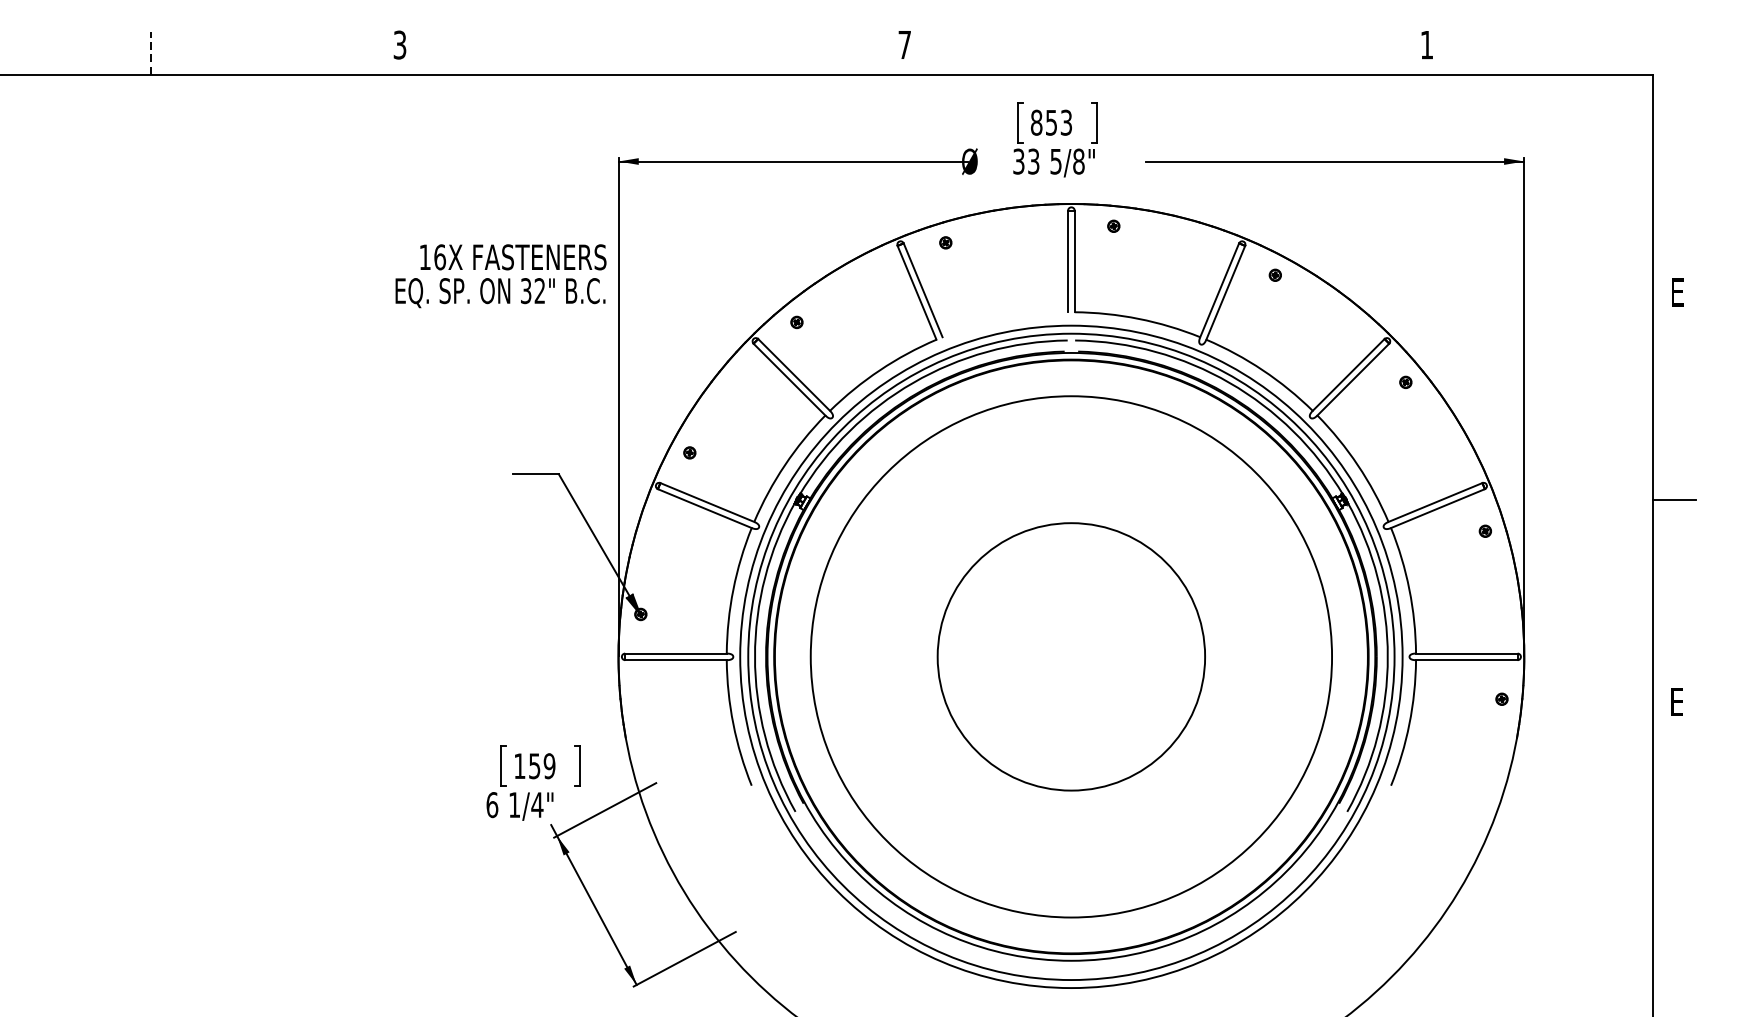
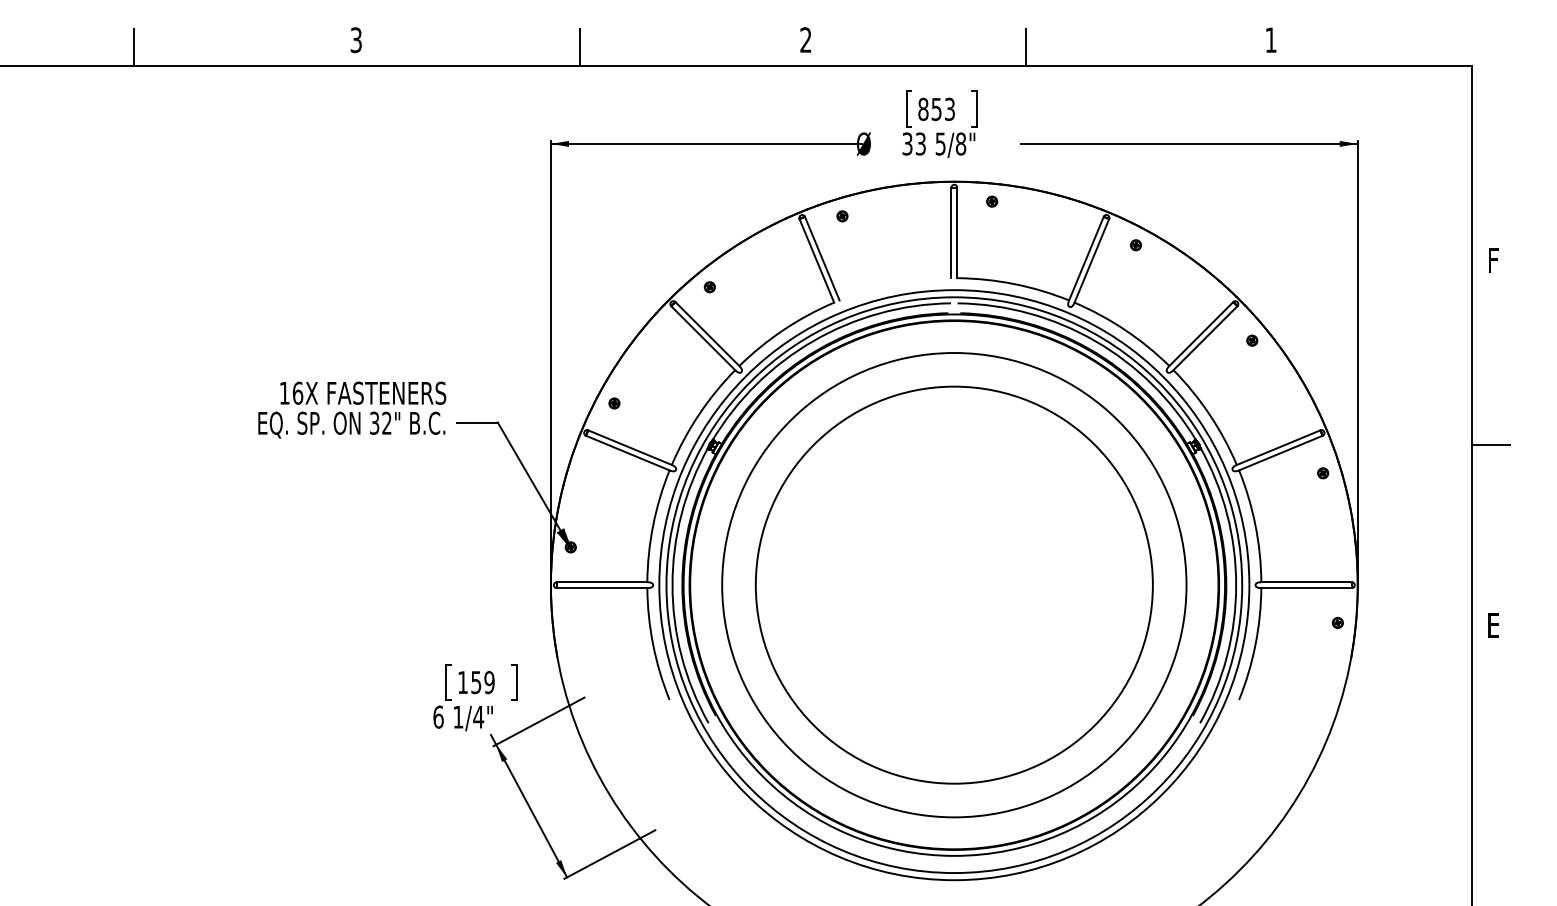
text: (904, 44) -> (805, 39), 7 -> 2
line: (151, 53) -> (134, 47), dashed -> solid
line: (651, 53) -> (580, 47), added
line: (1152, 53) -> (1026, 47), added
part: (501, 275) -> (352, 409), moved
text: (1678, 292) -> (1495, 260), E -> F
circle: (1070, 656) -> (953, 584), size x1.67

